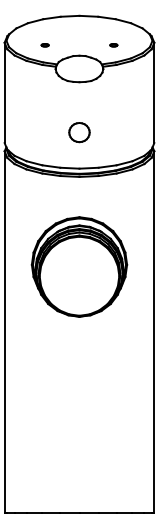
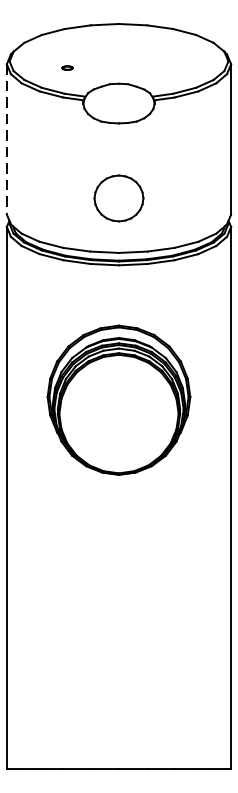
part: (113, 45) -> (169, 68), removed
line: (4, 93) -> (6, 140), solid -> dashed
part: (79, 132) -> (119, 198), size x1.6

